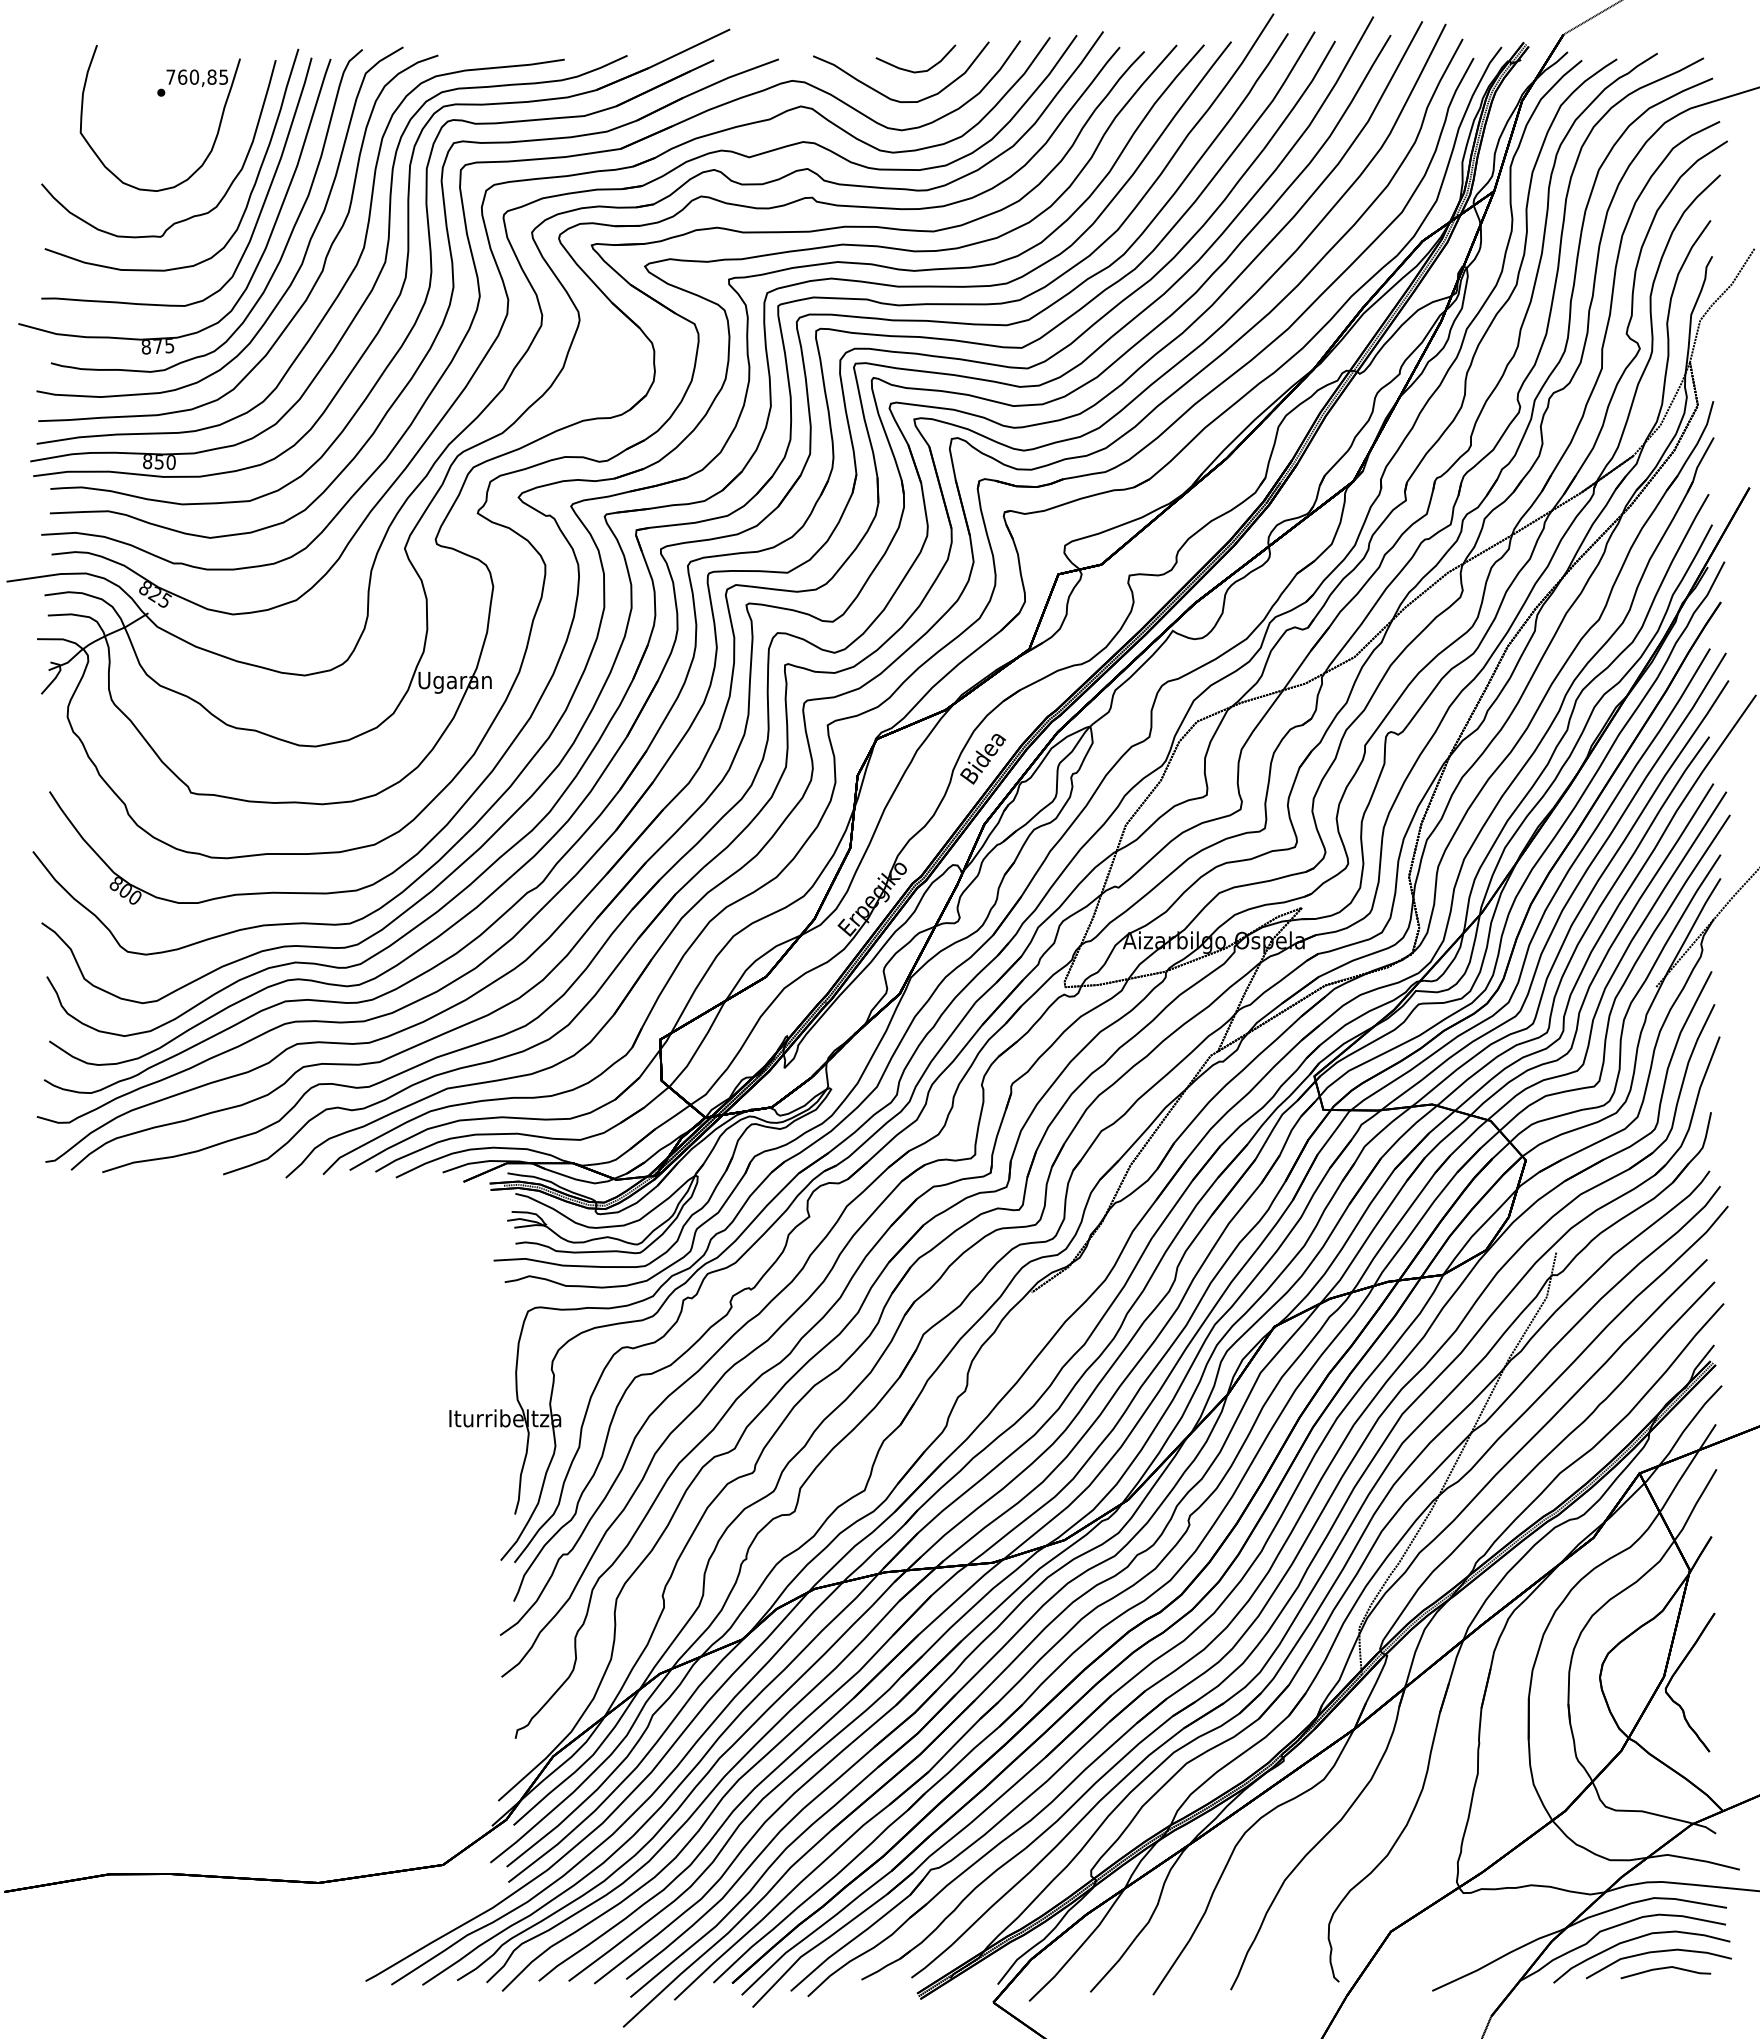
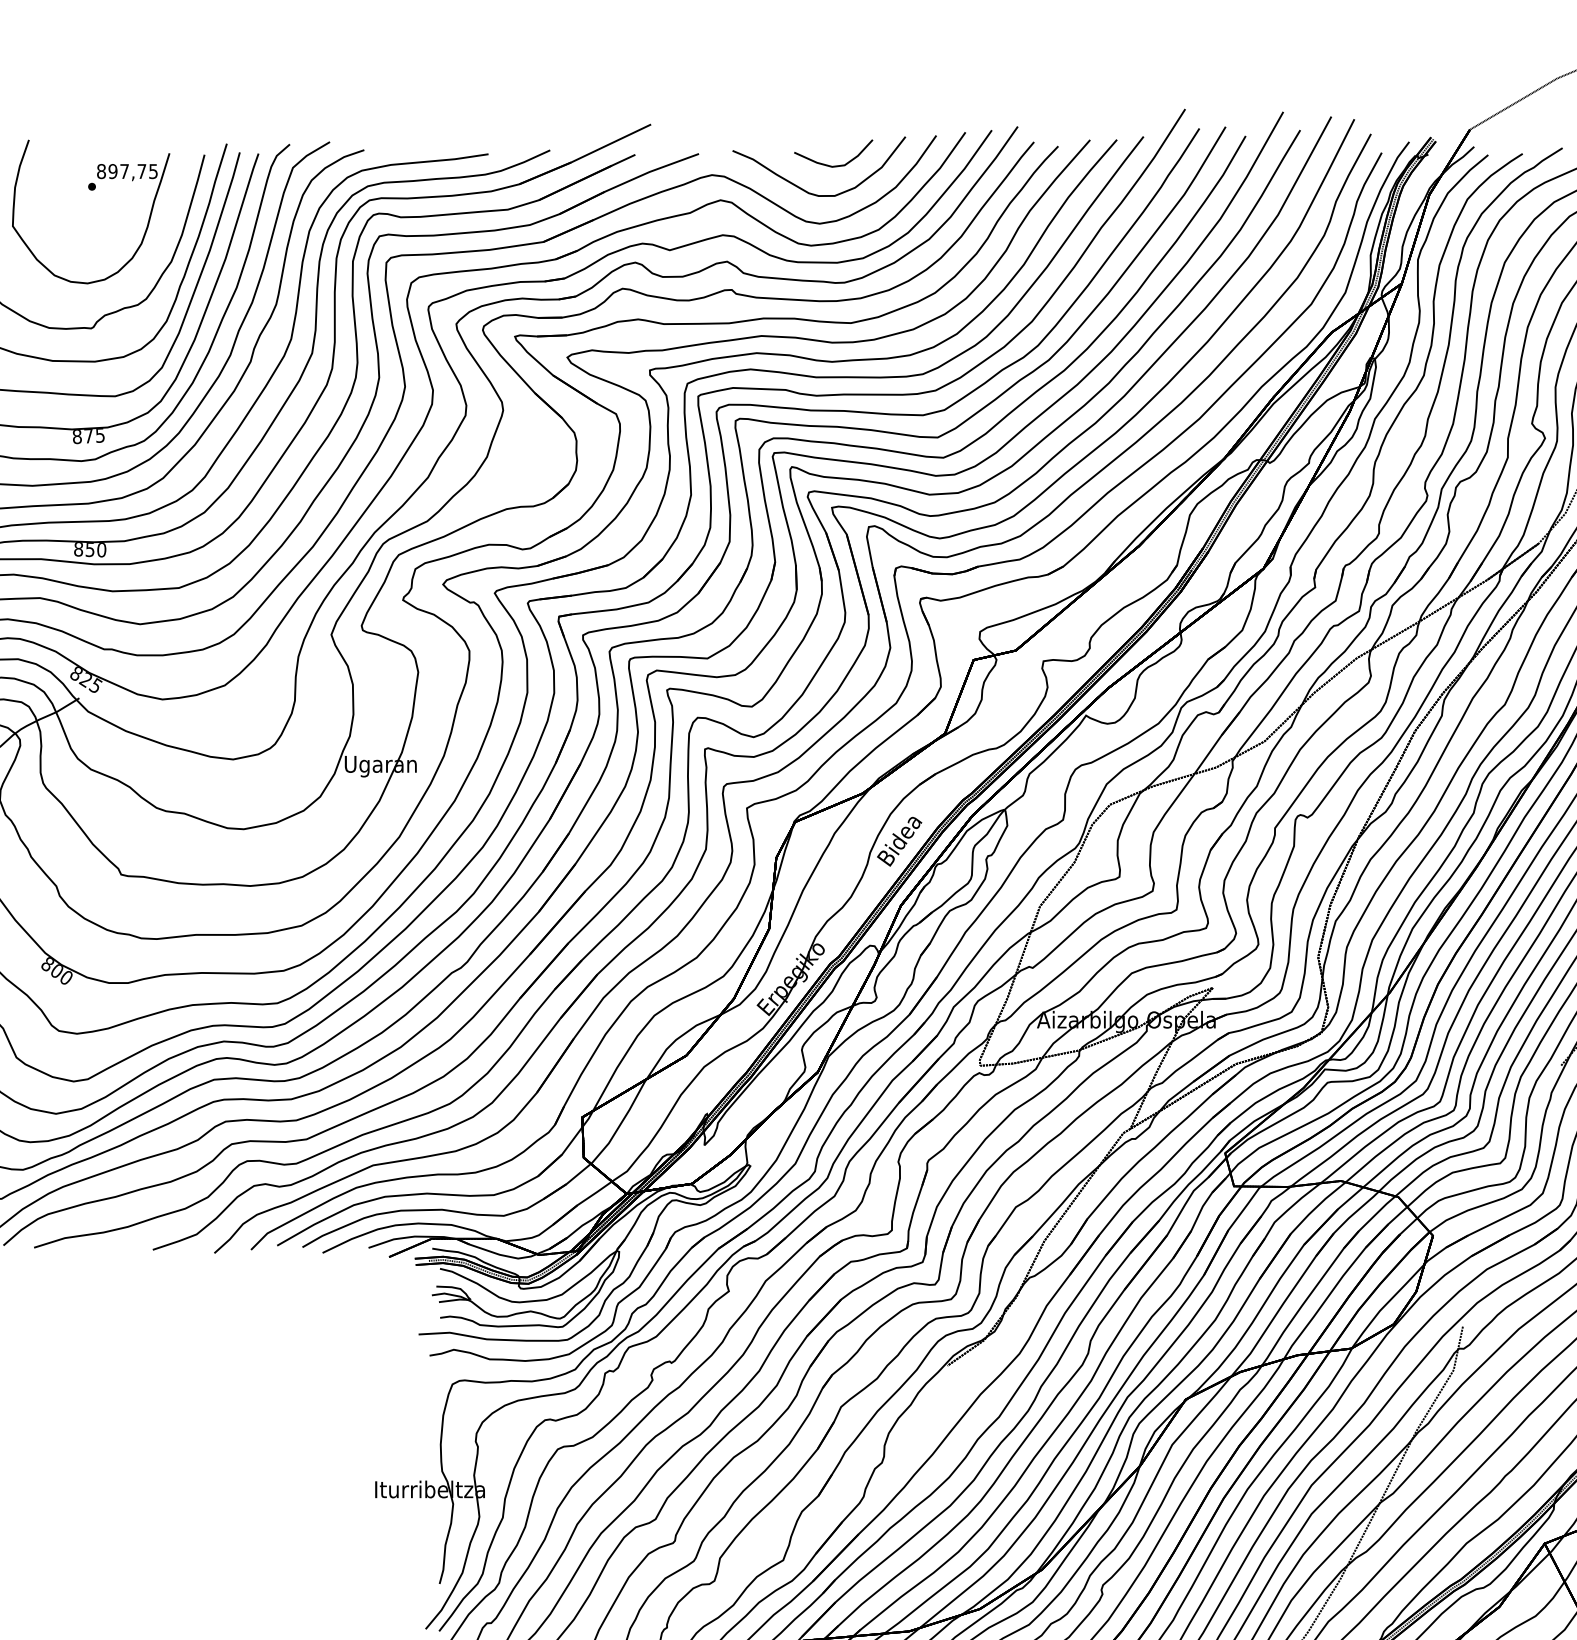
text: (191, 76) -> (121, 170), 760,85 -> 897,75

